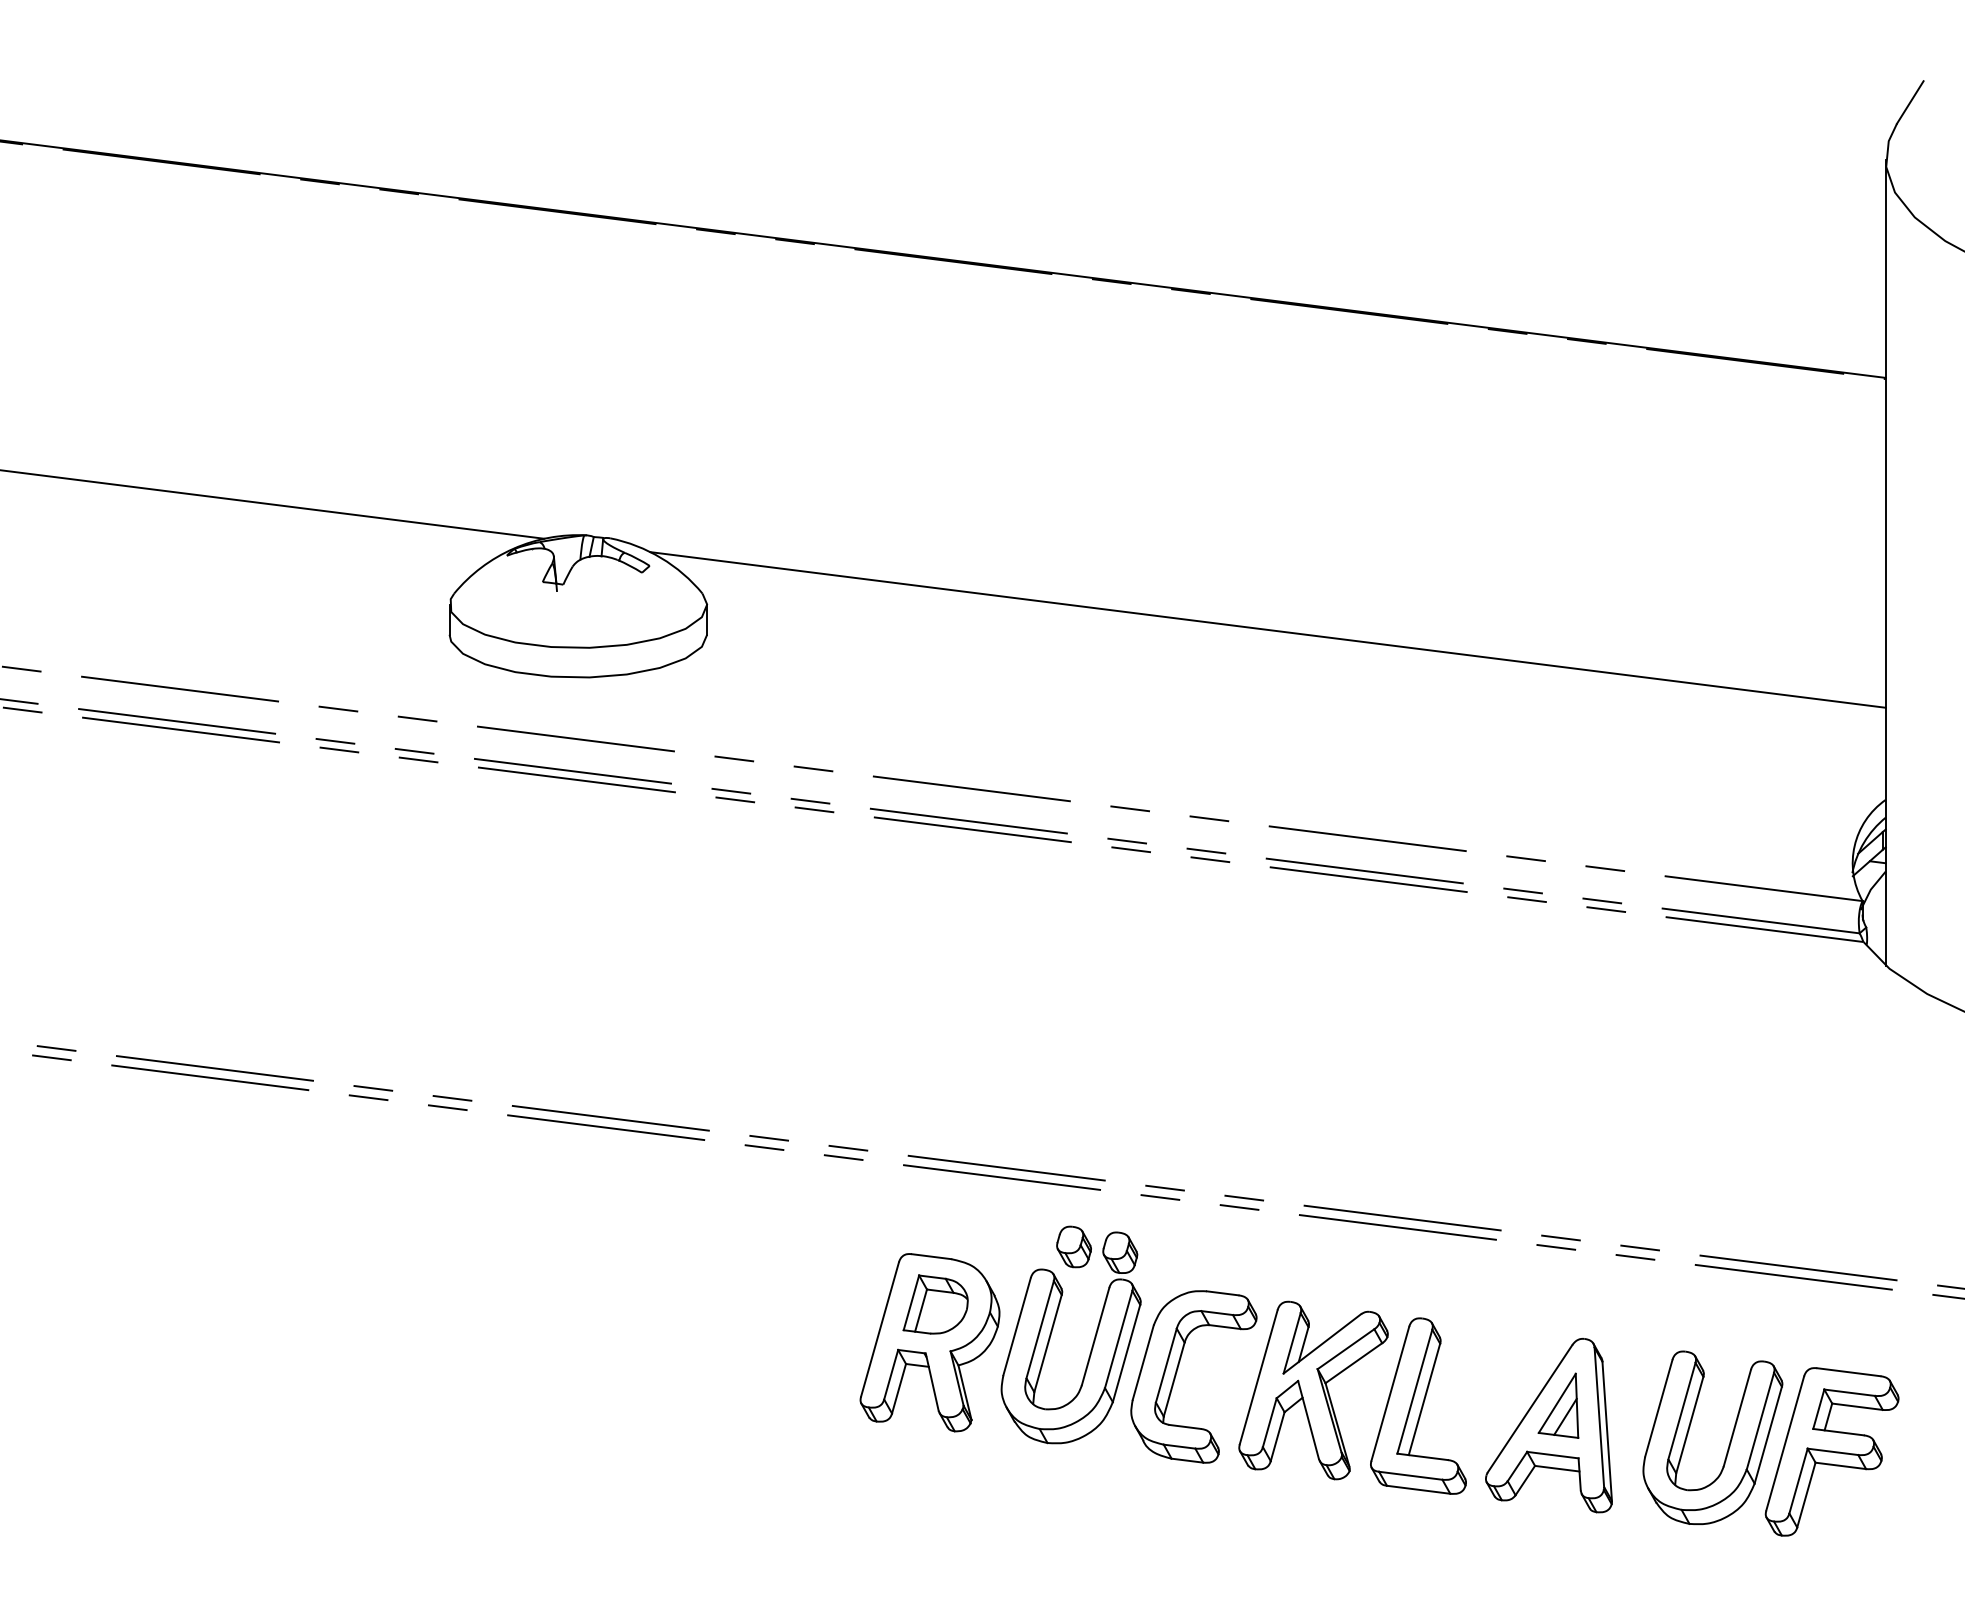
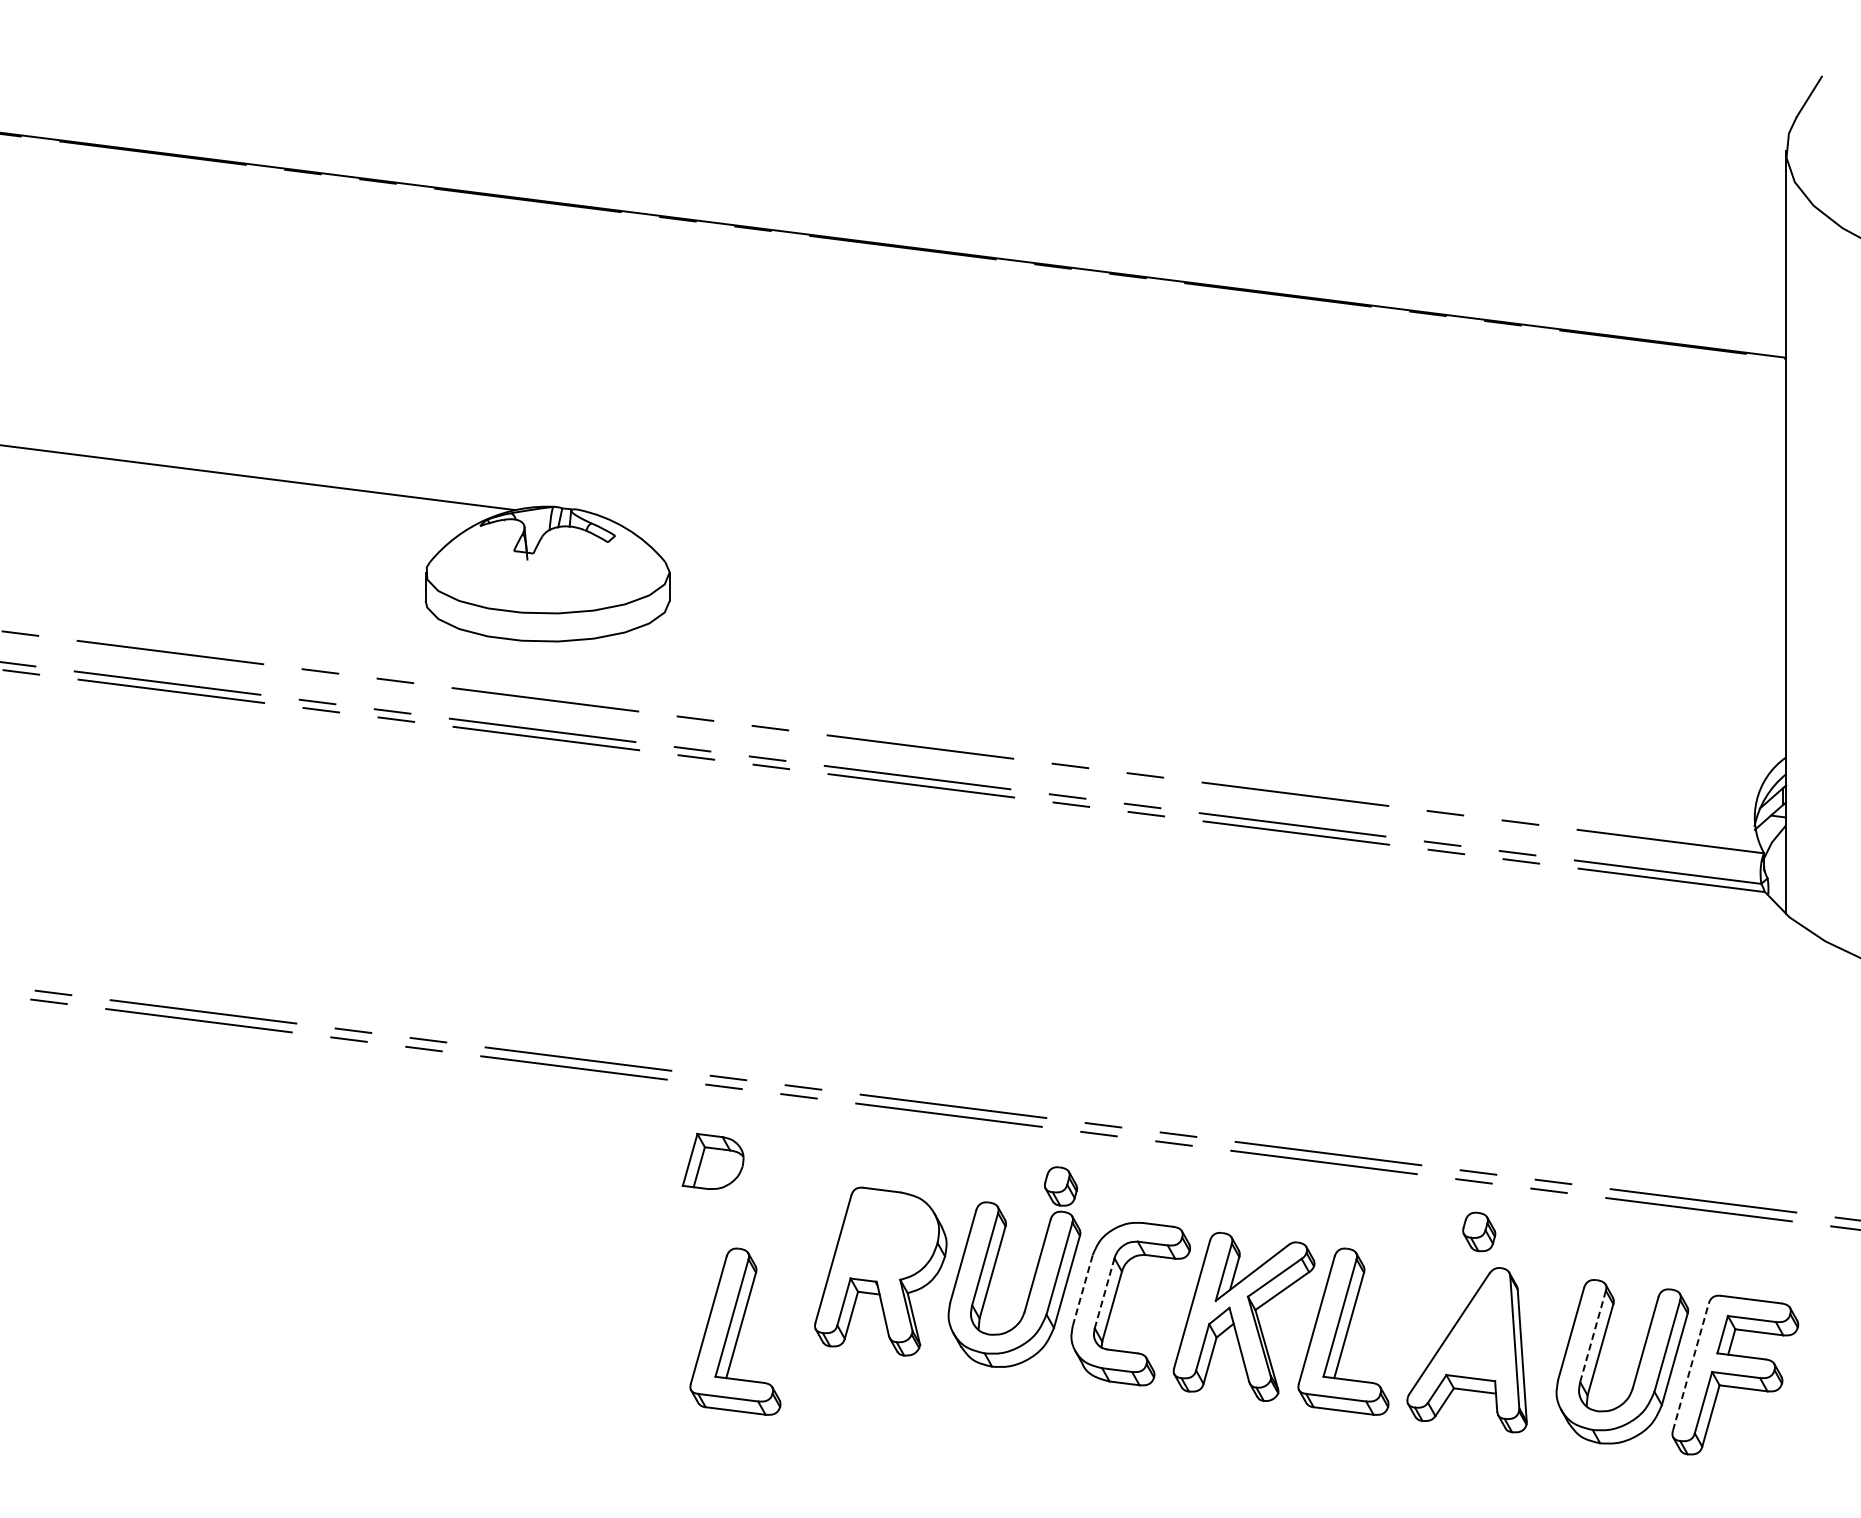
line: (1267, 629) -> (1200, 596), removed
part: (1074, 1246) -> (1479, 1231), moved
part: (934, 1303) -> (712, 1160), moved
line: (1142, 1362) -> (1082, 1290), solid -> dashed
line: (1166, 1365) -> (1104, 1293), solid -> dashed
part: (776, 1405) -> (735, 1331), added
part: (1557, 1405) -> (1475, 1331), removed
line: (1681, 1411) -> (1592, 1336), solid -> dashed
line: (1784, 1443) -> (1690, 1367), solid -> dashed

